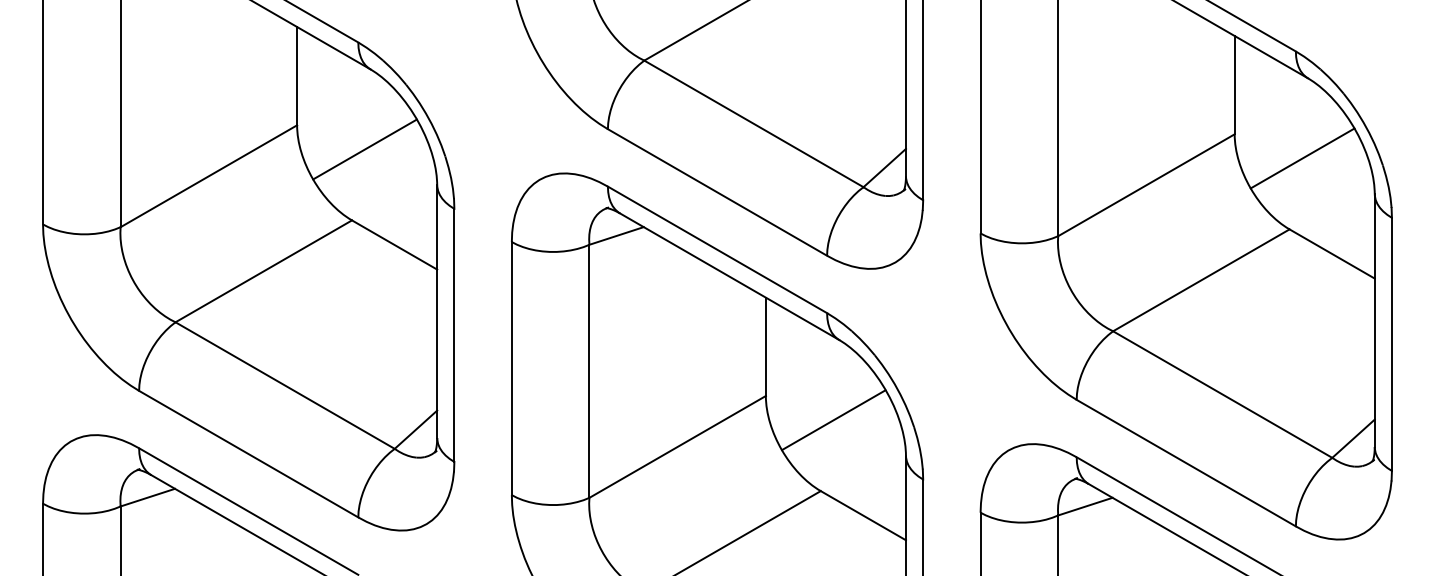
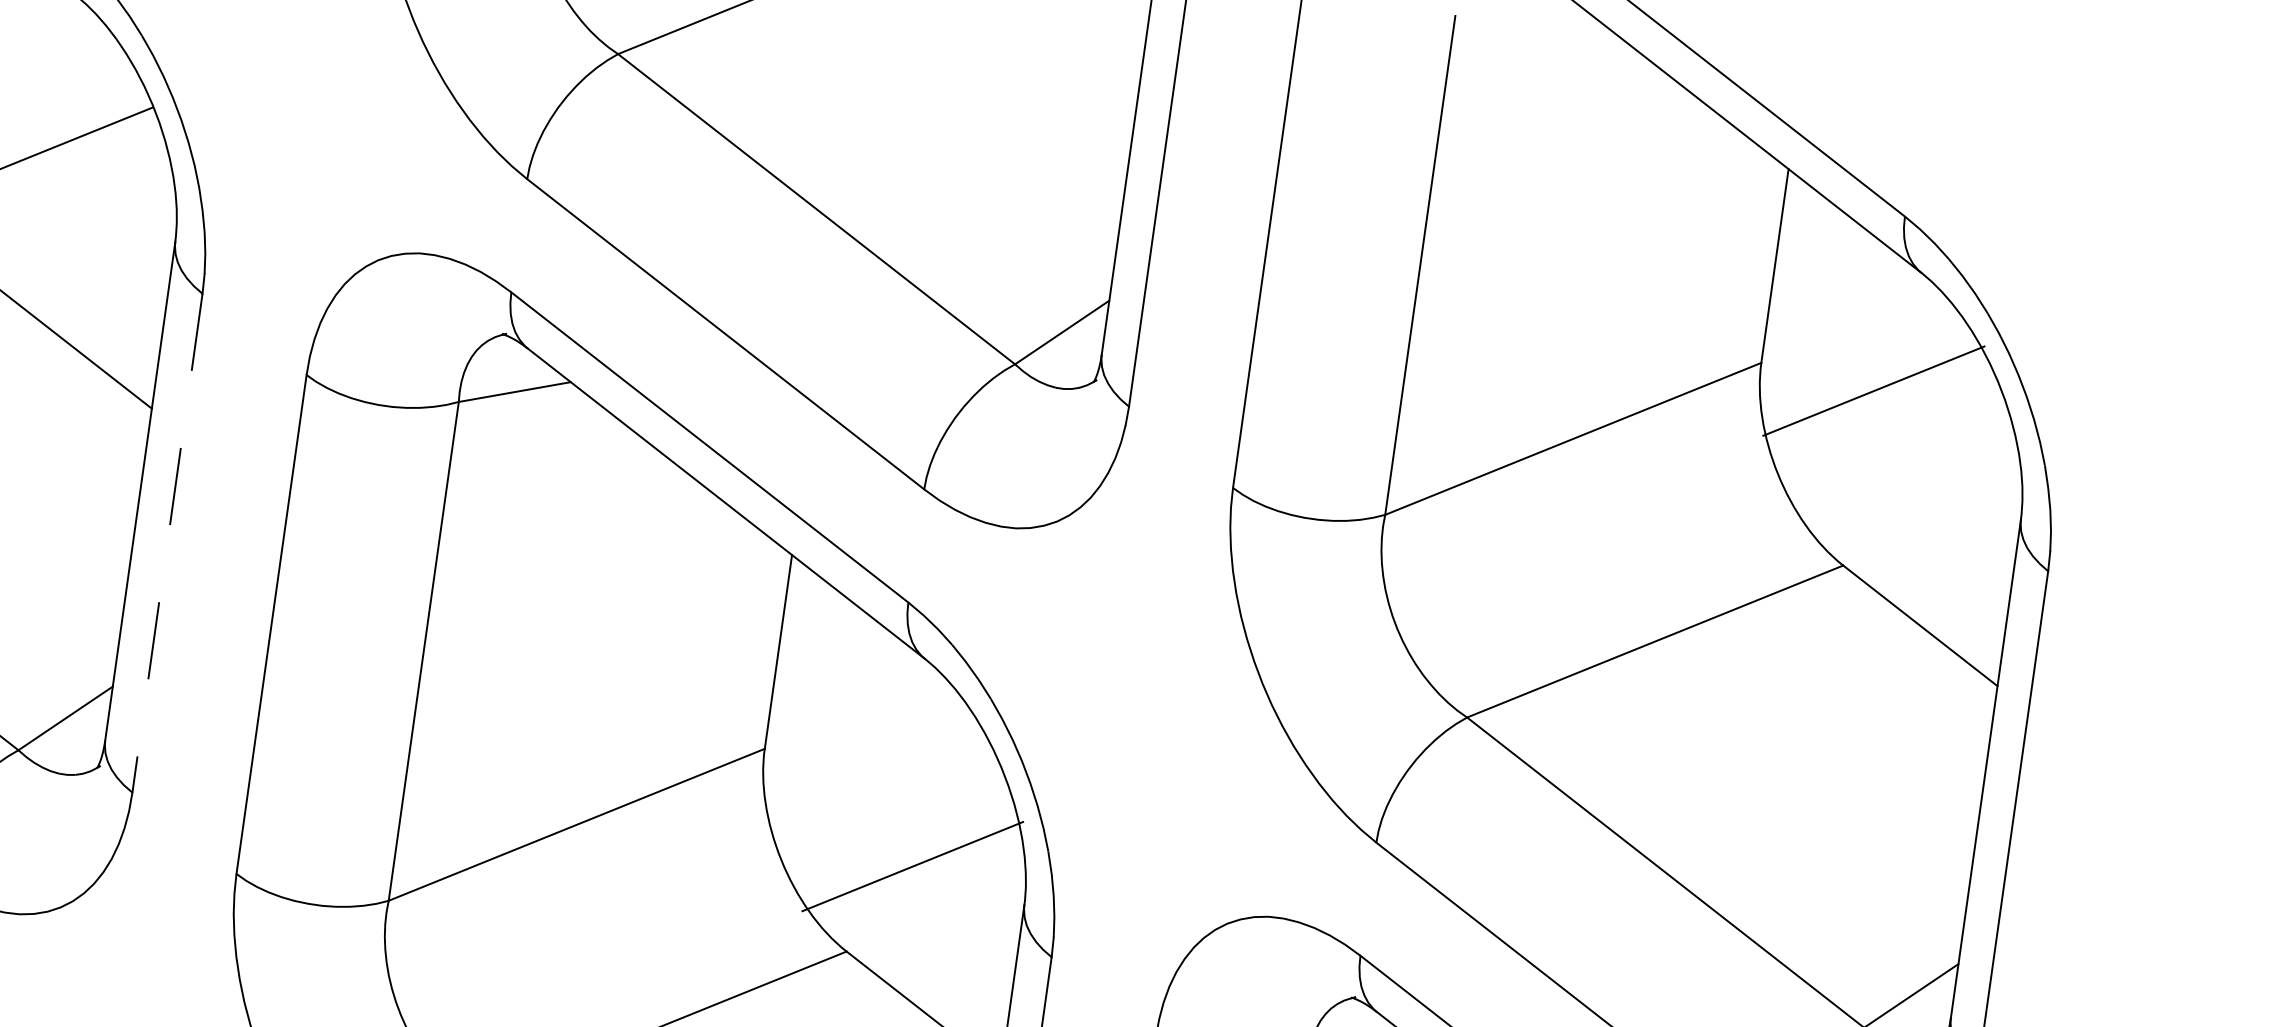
line: (1302, 158) -> (1873, 391), moved
line: (454, 335) -> (167, 543), solid -> dashed
line: (833, 420) -> (912, 867), moved

